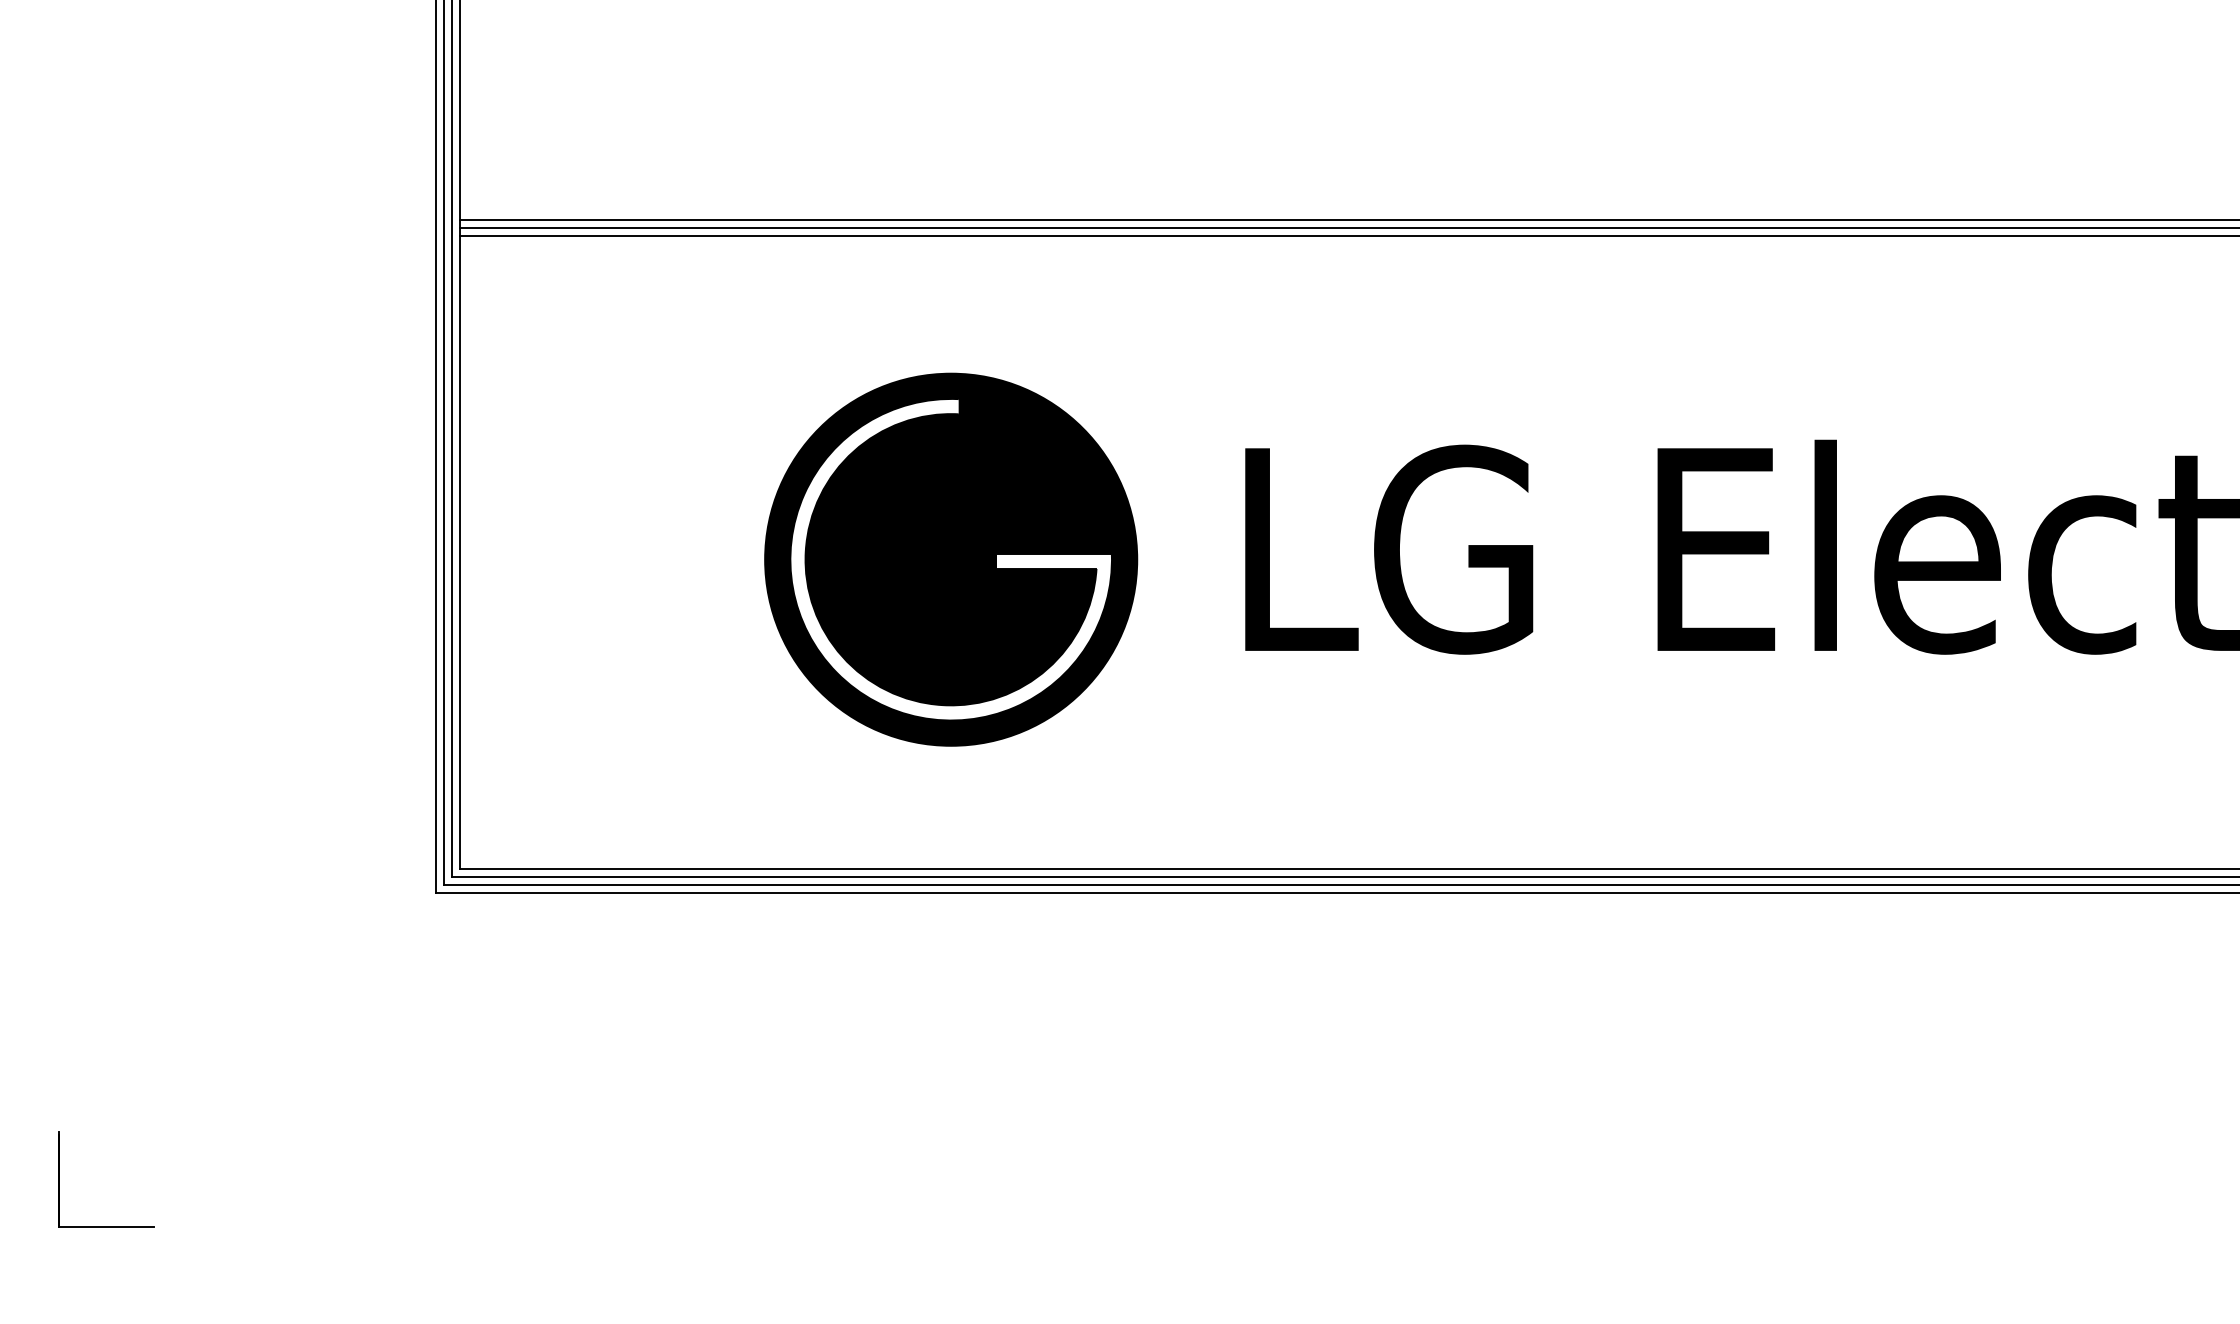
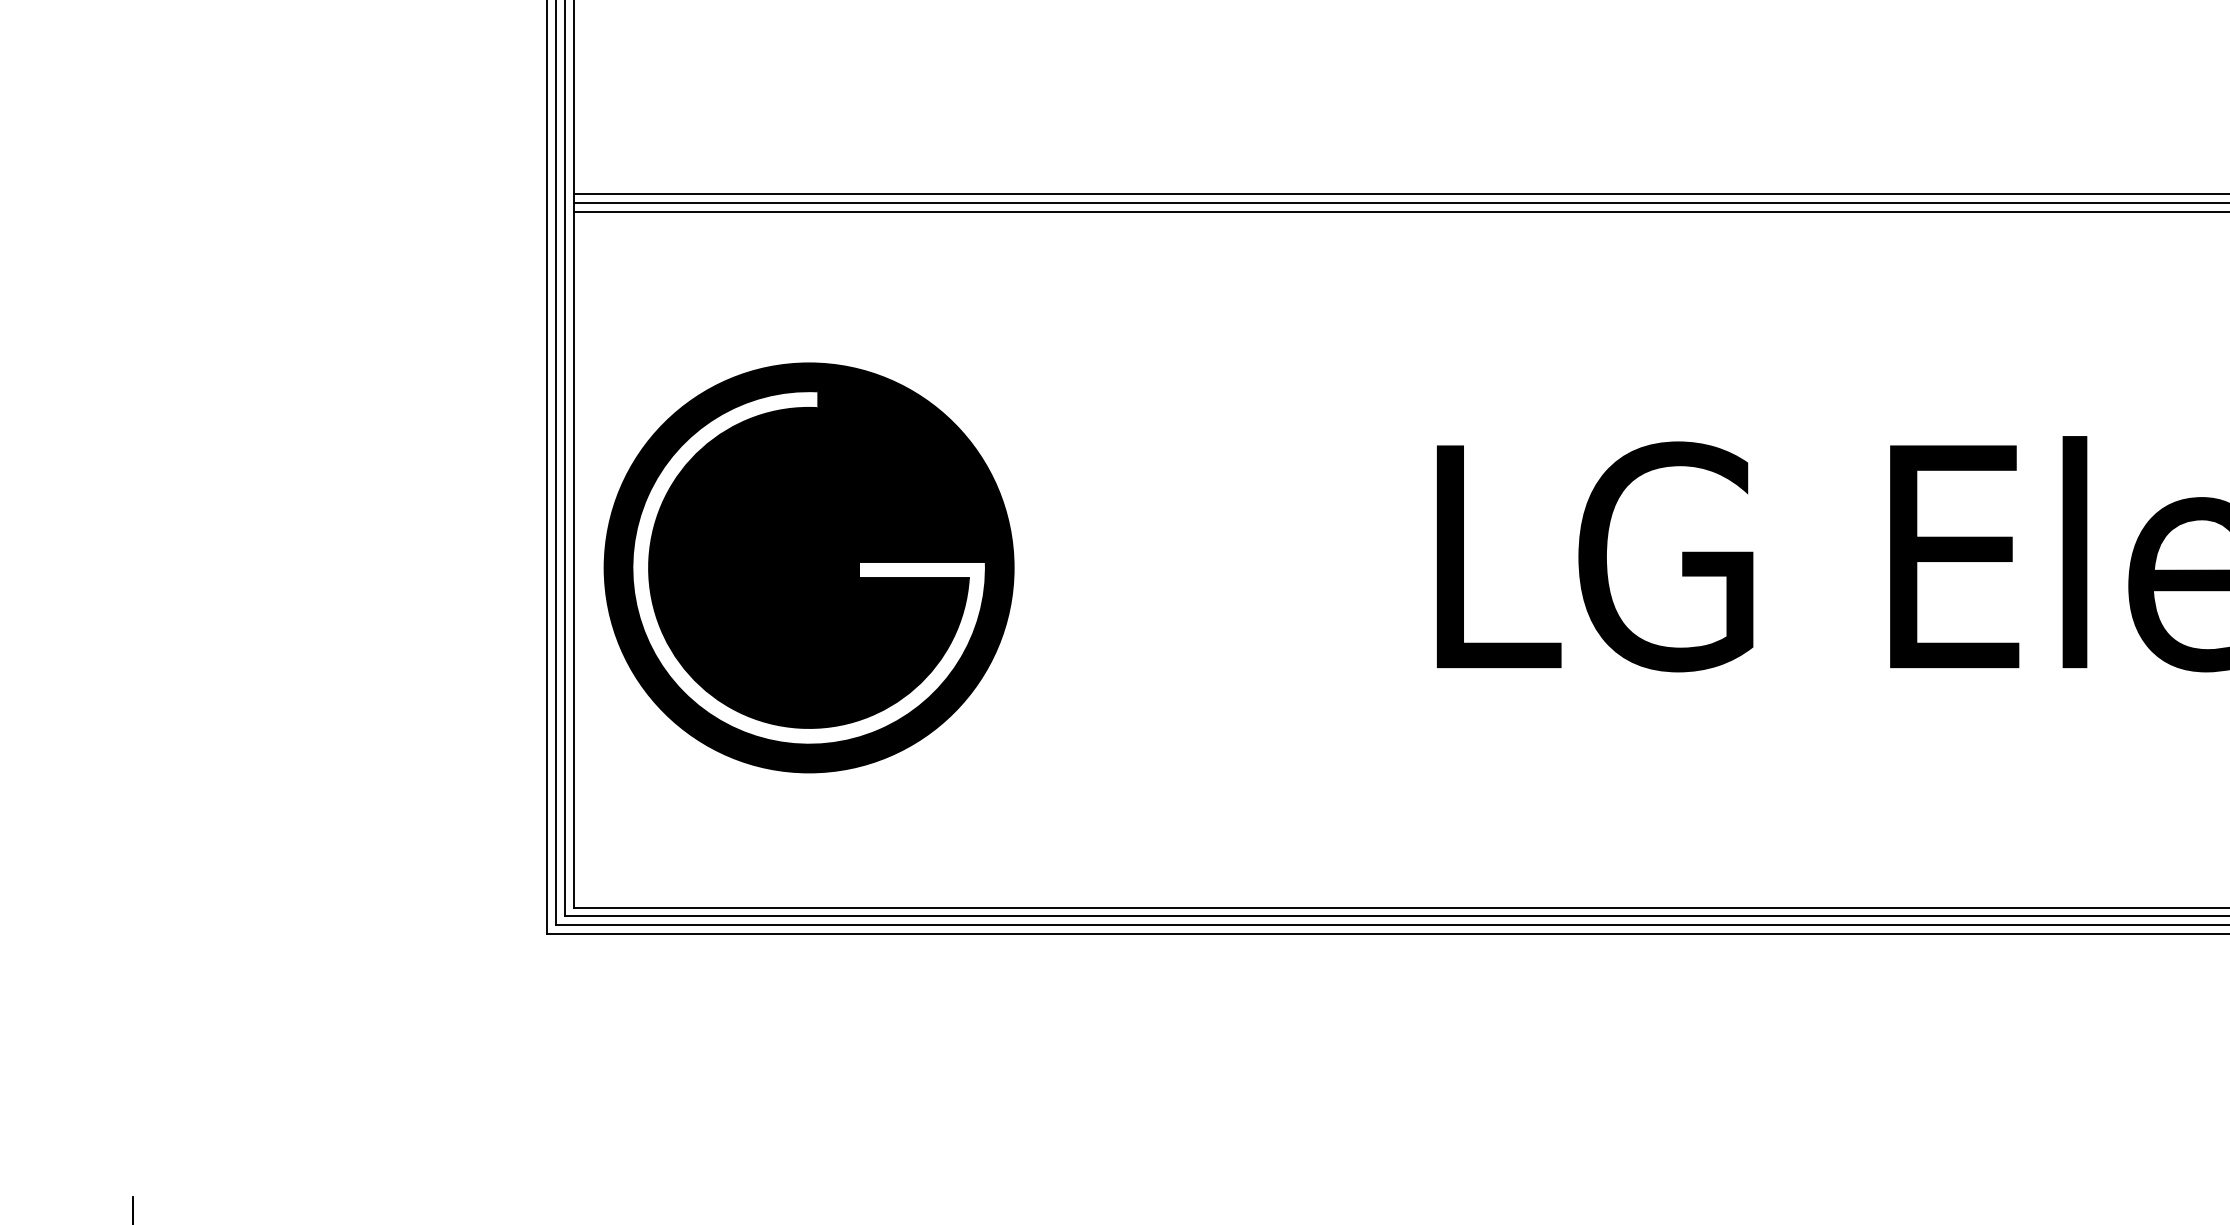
part: (951, 559) -> (809, 567), moved

